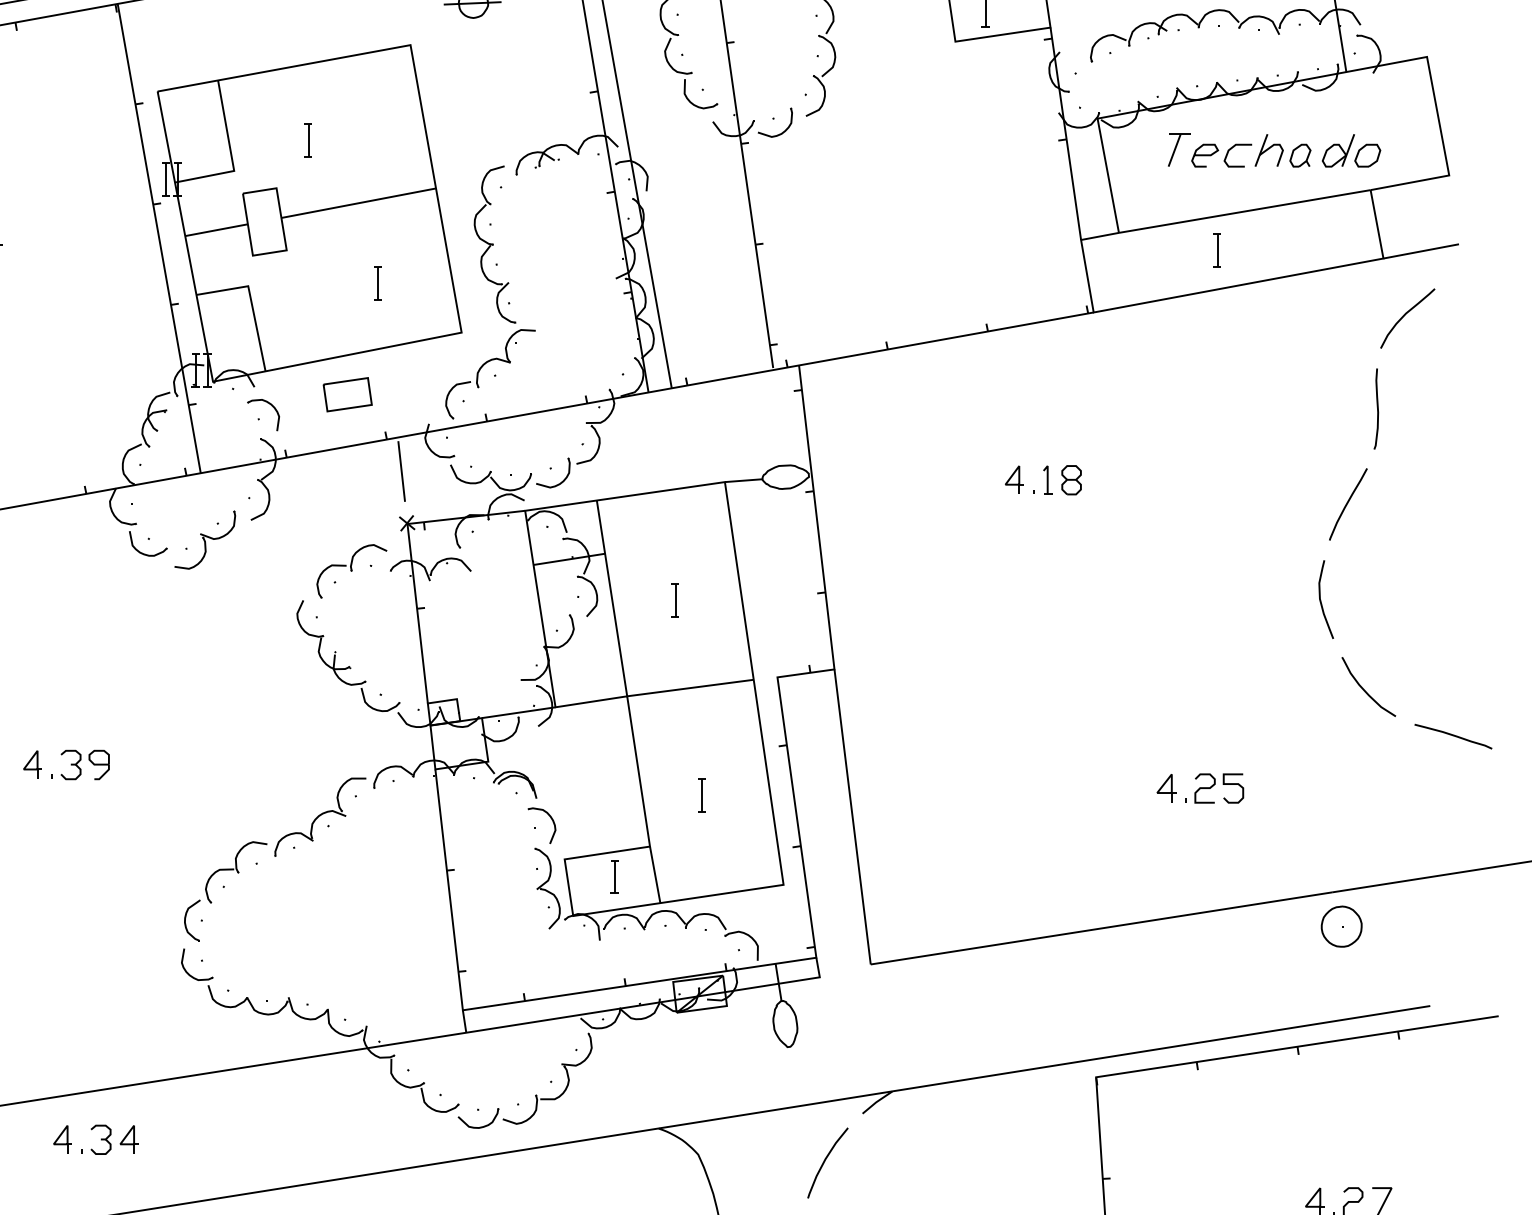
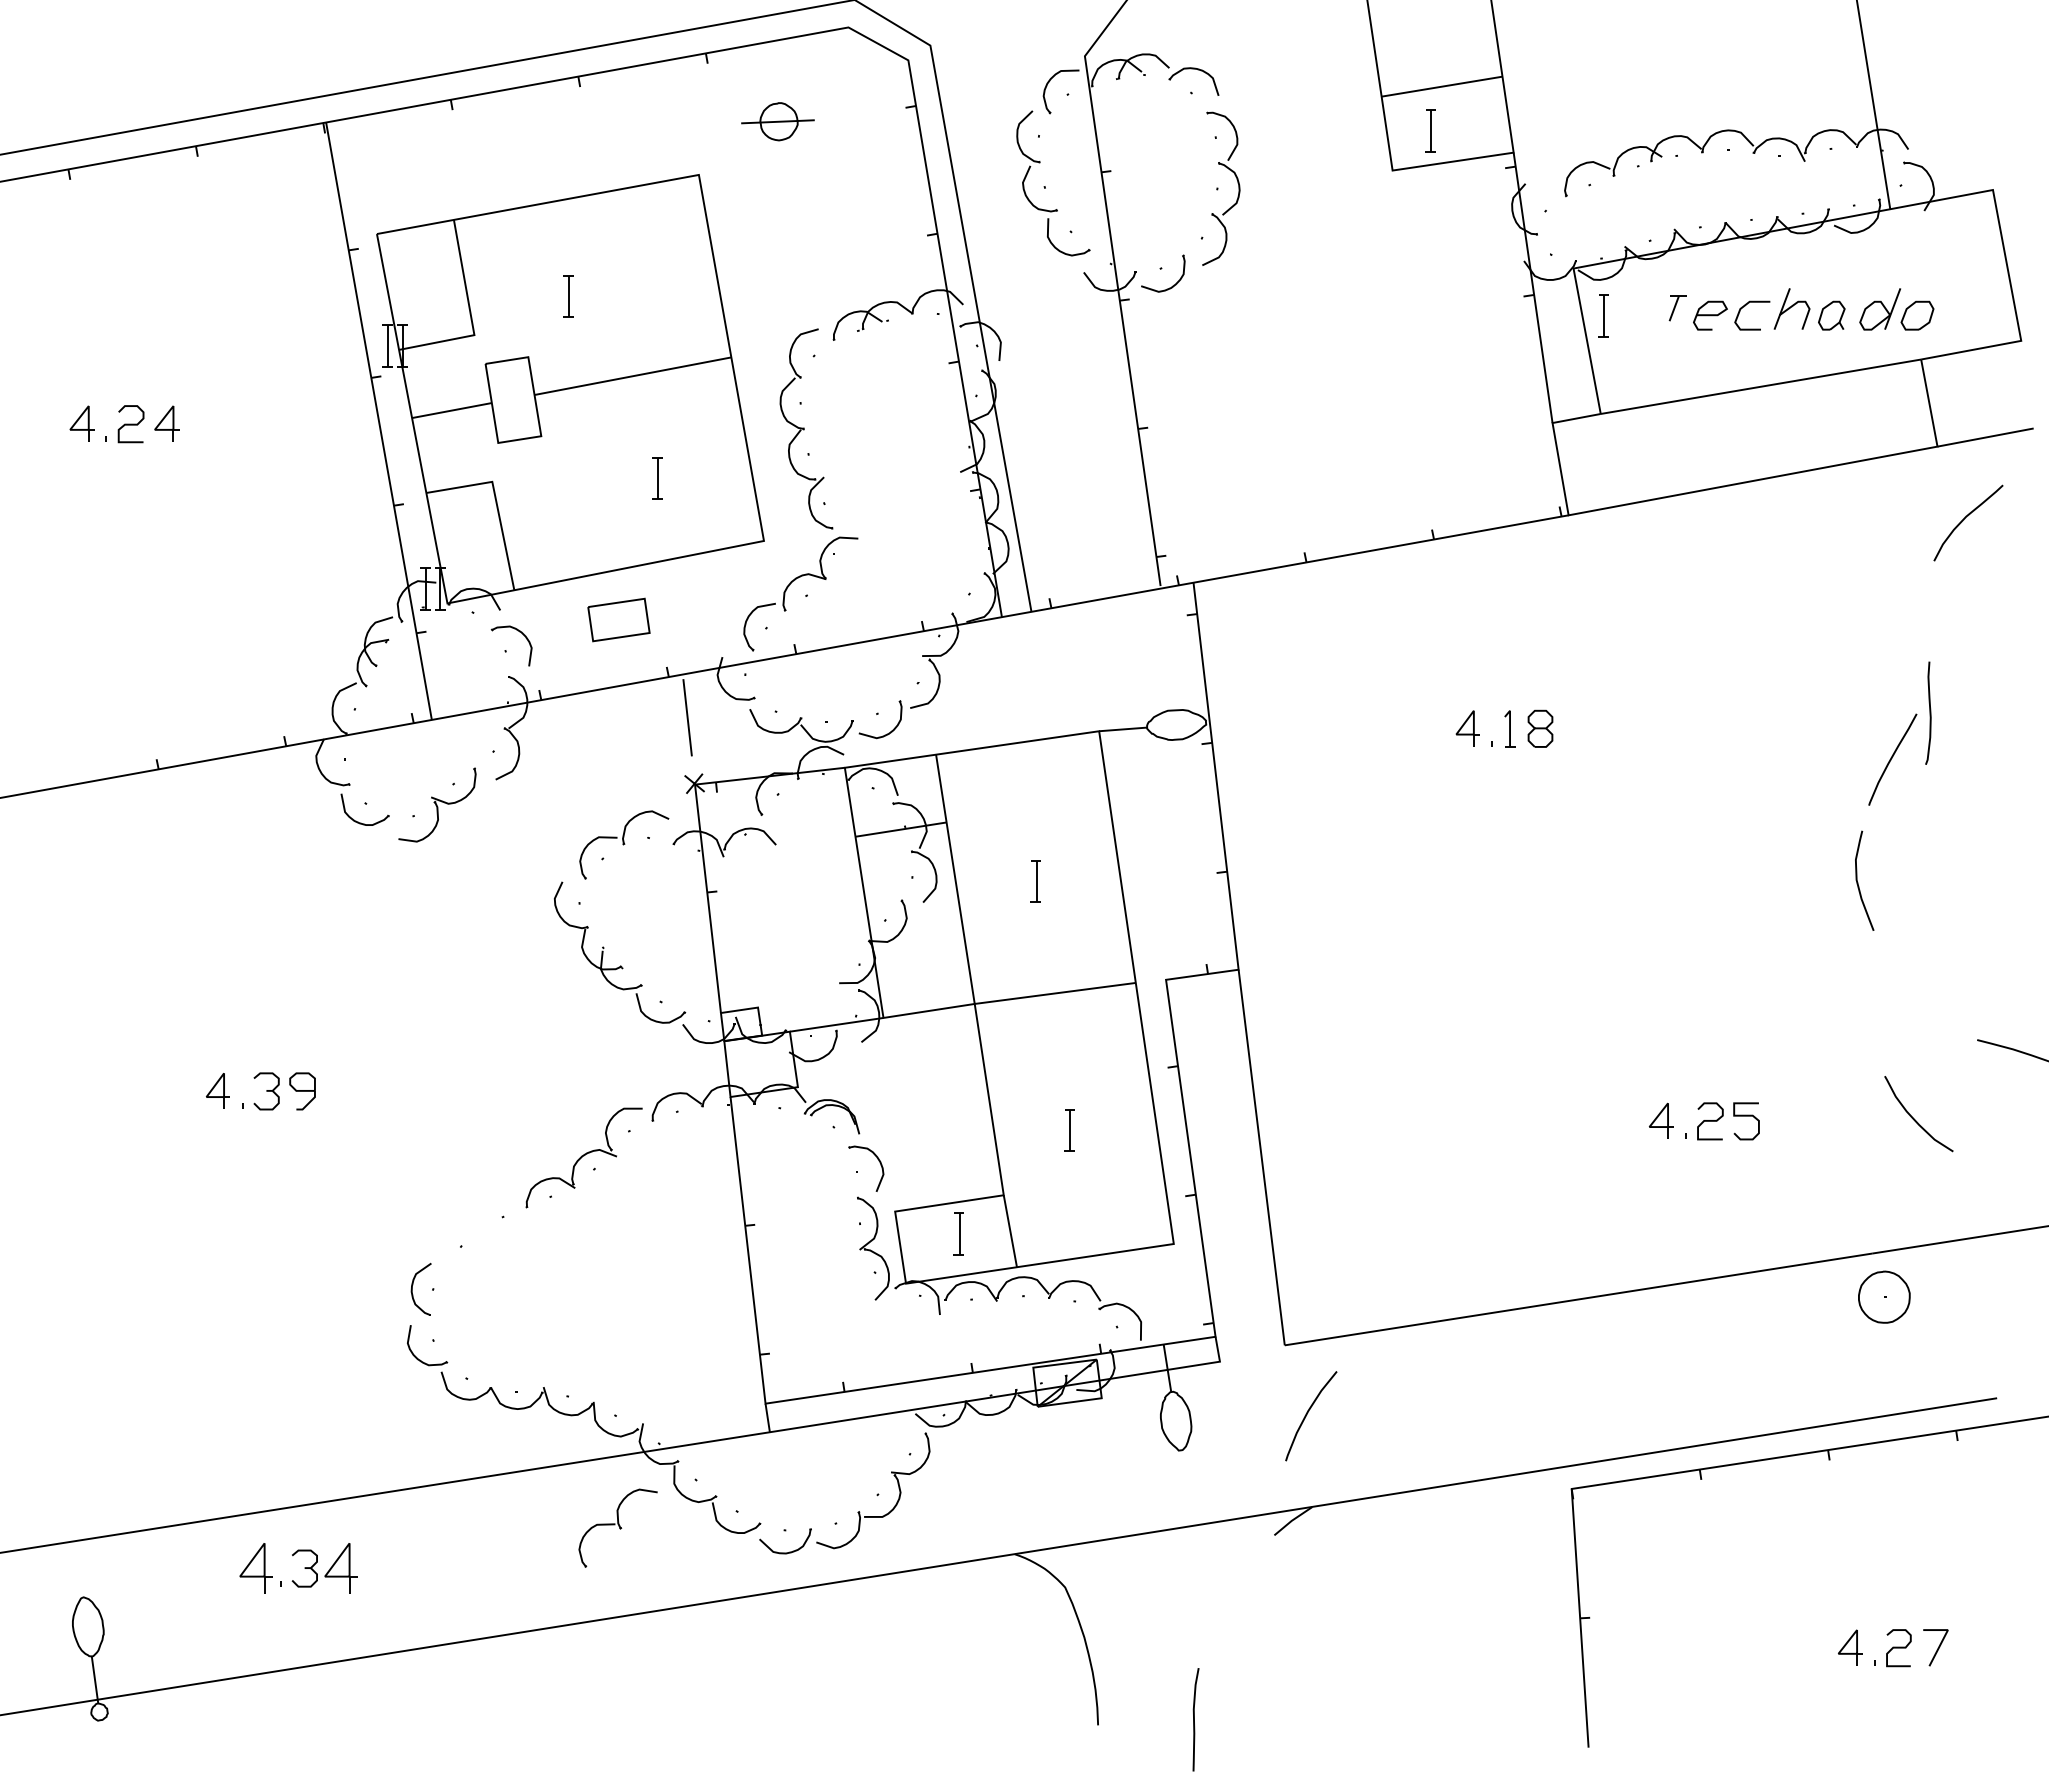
part: (1179, 150) -> (1677, 308), size x0.6
part: (1216, 249) -> (1603, 315), moved
curve: (1377, 408) -> (1929, 712), moved
curve: (1365, 690) -> (1914, 1118), moved
part: (235, 871) -> (617, 1527), moved
part: (63, 1139) -> (256, 1568), size x1.4
part: (129, 1139) -> (340, 1568), size x1.4
curve: (825, 1160) -> (1308, 1413), moved

